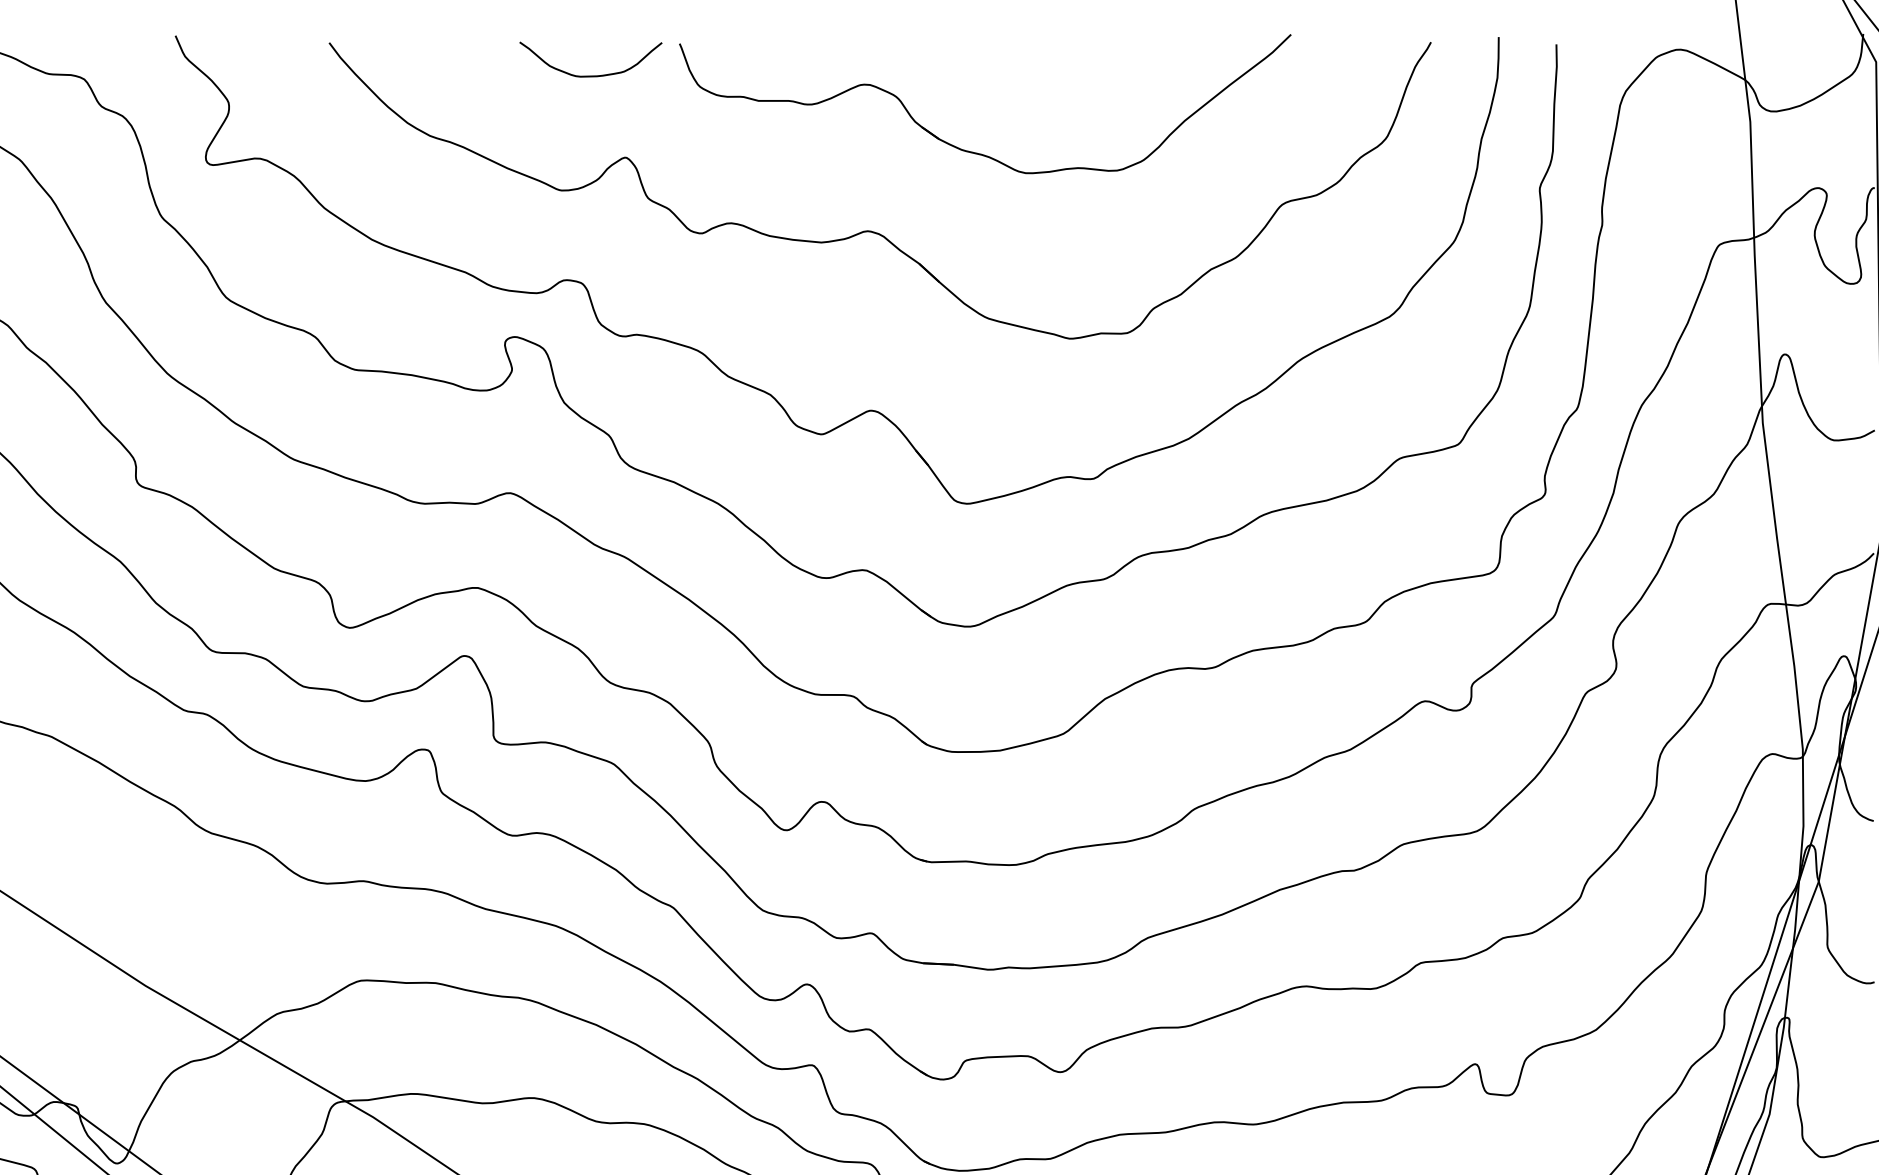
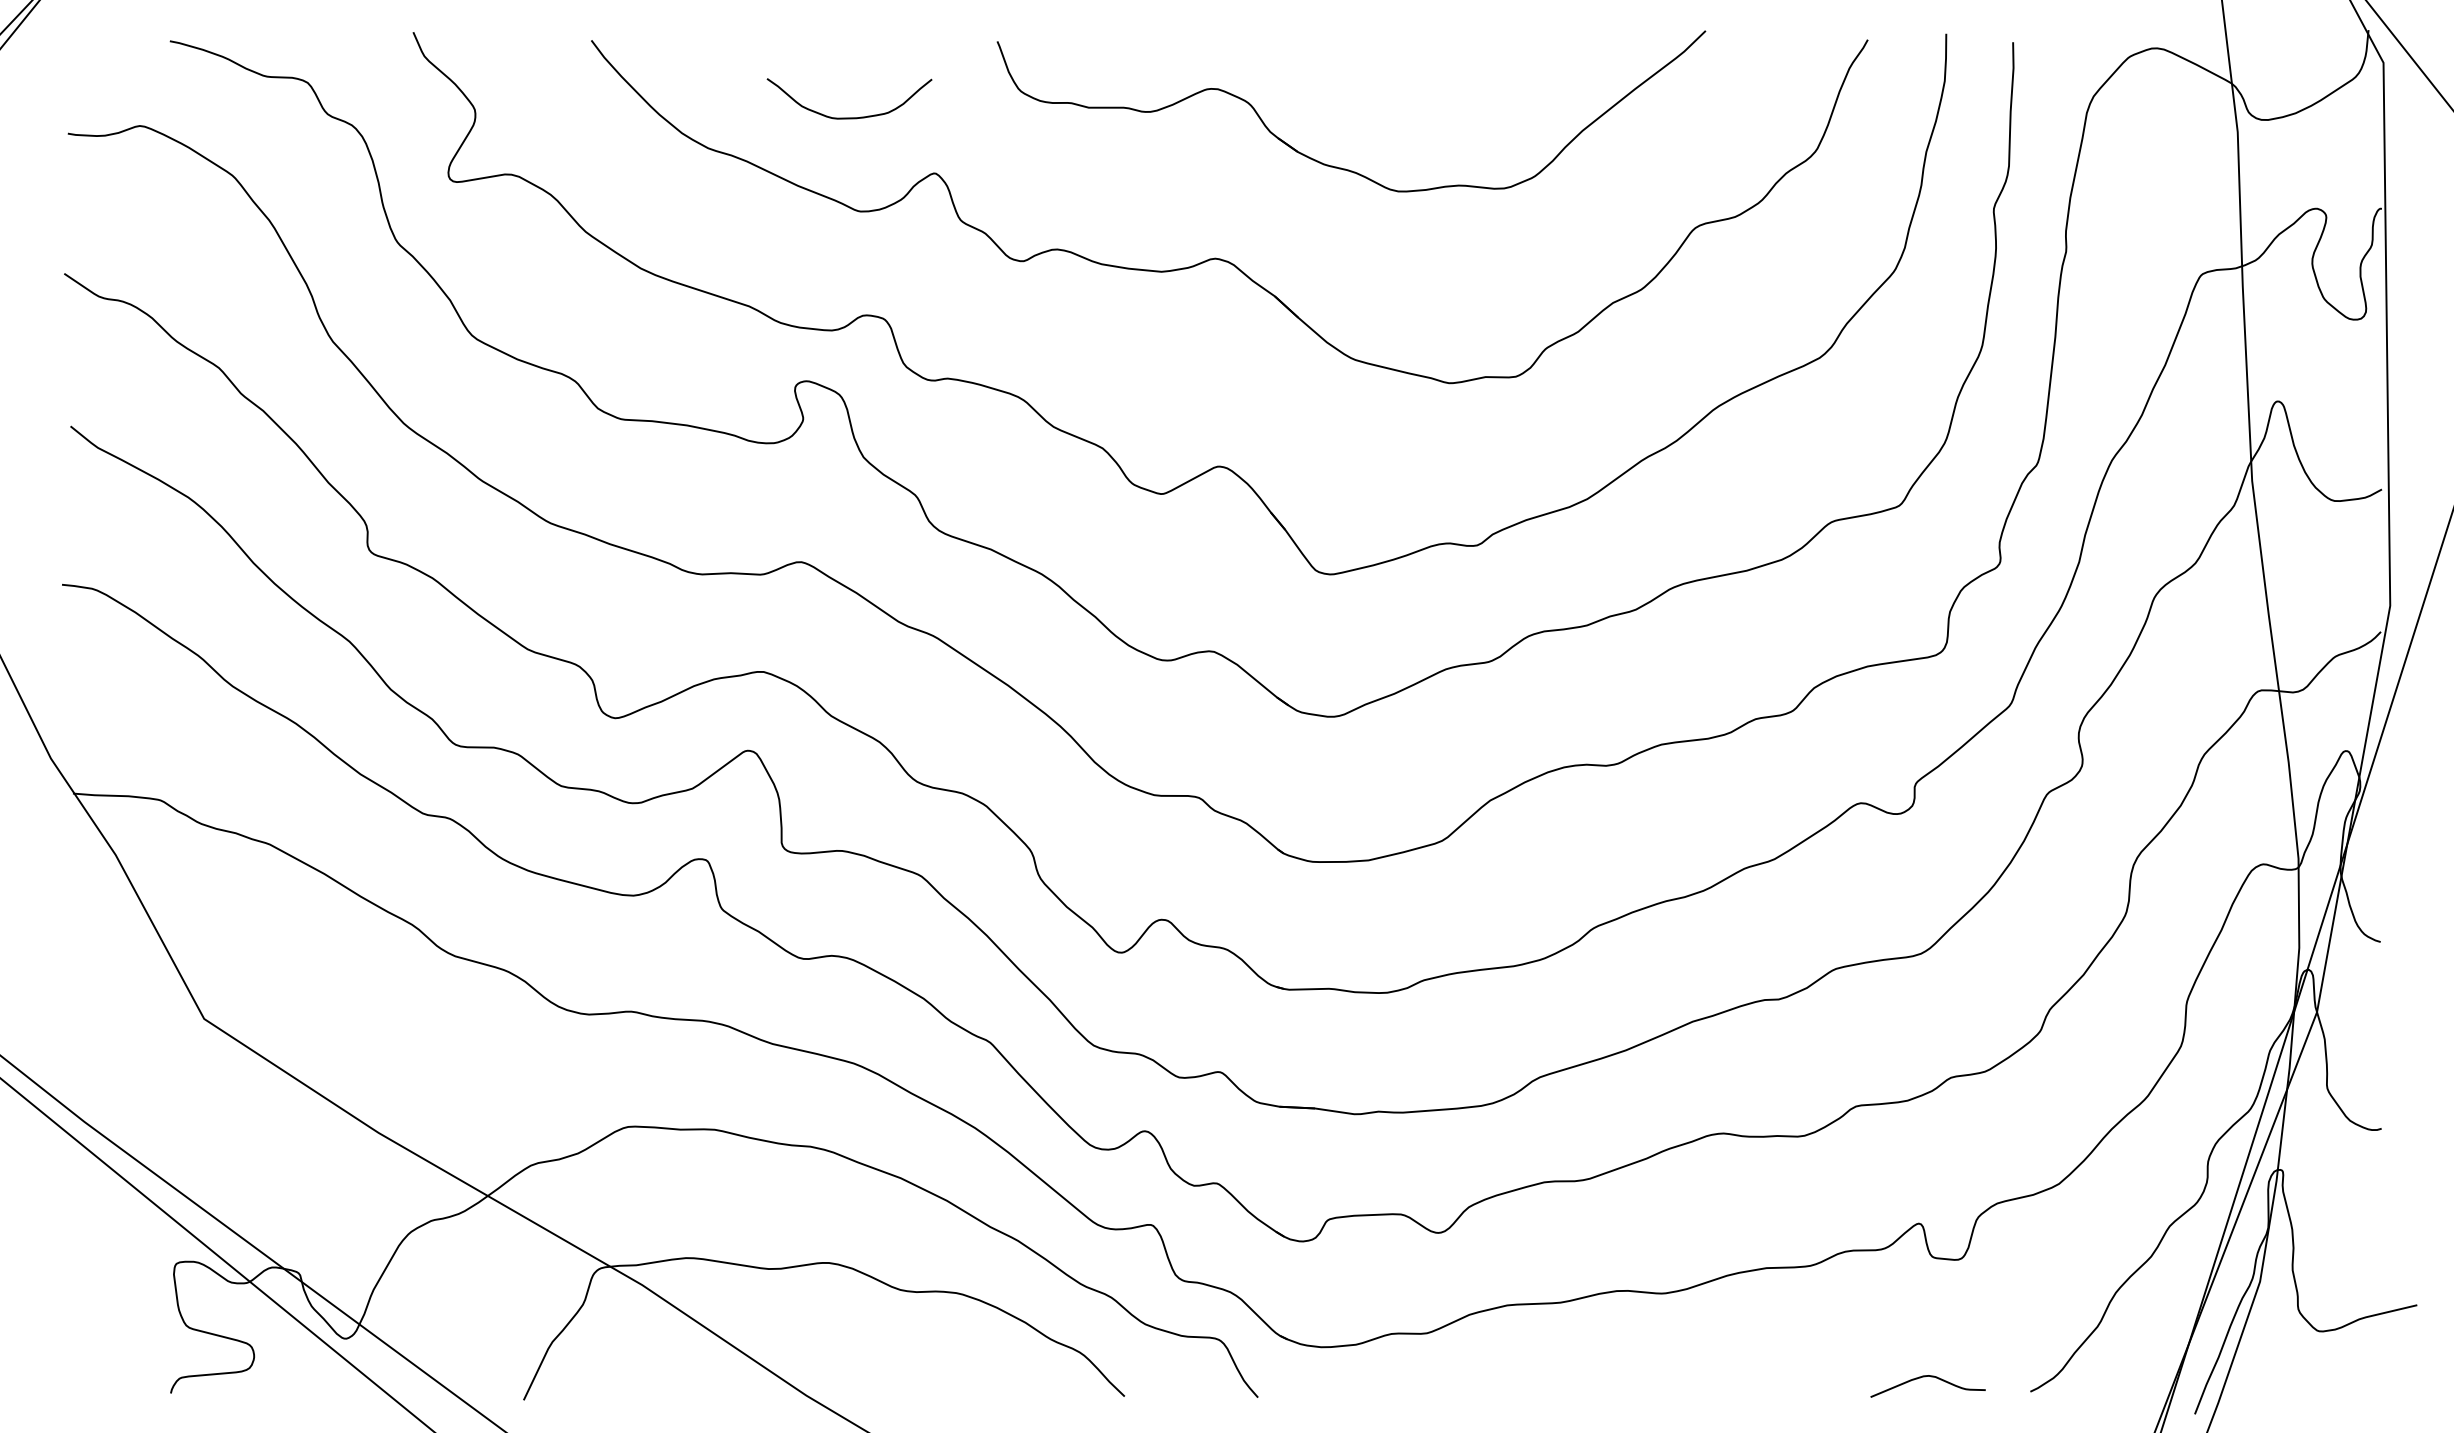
curve: (590, 75) -> (849, 117), moved

